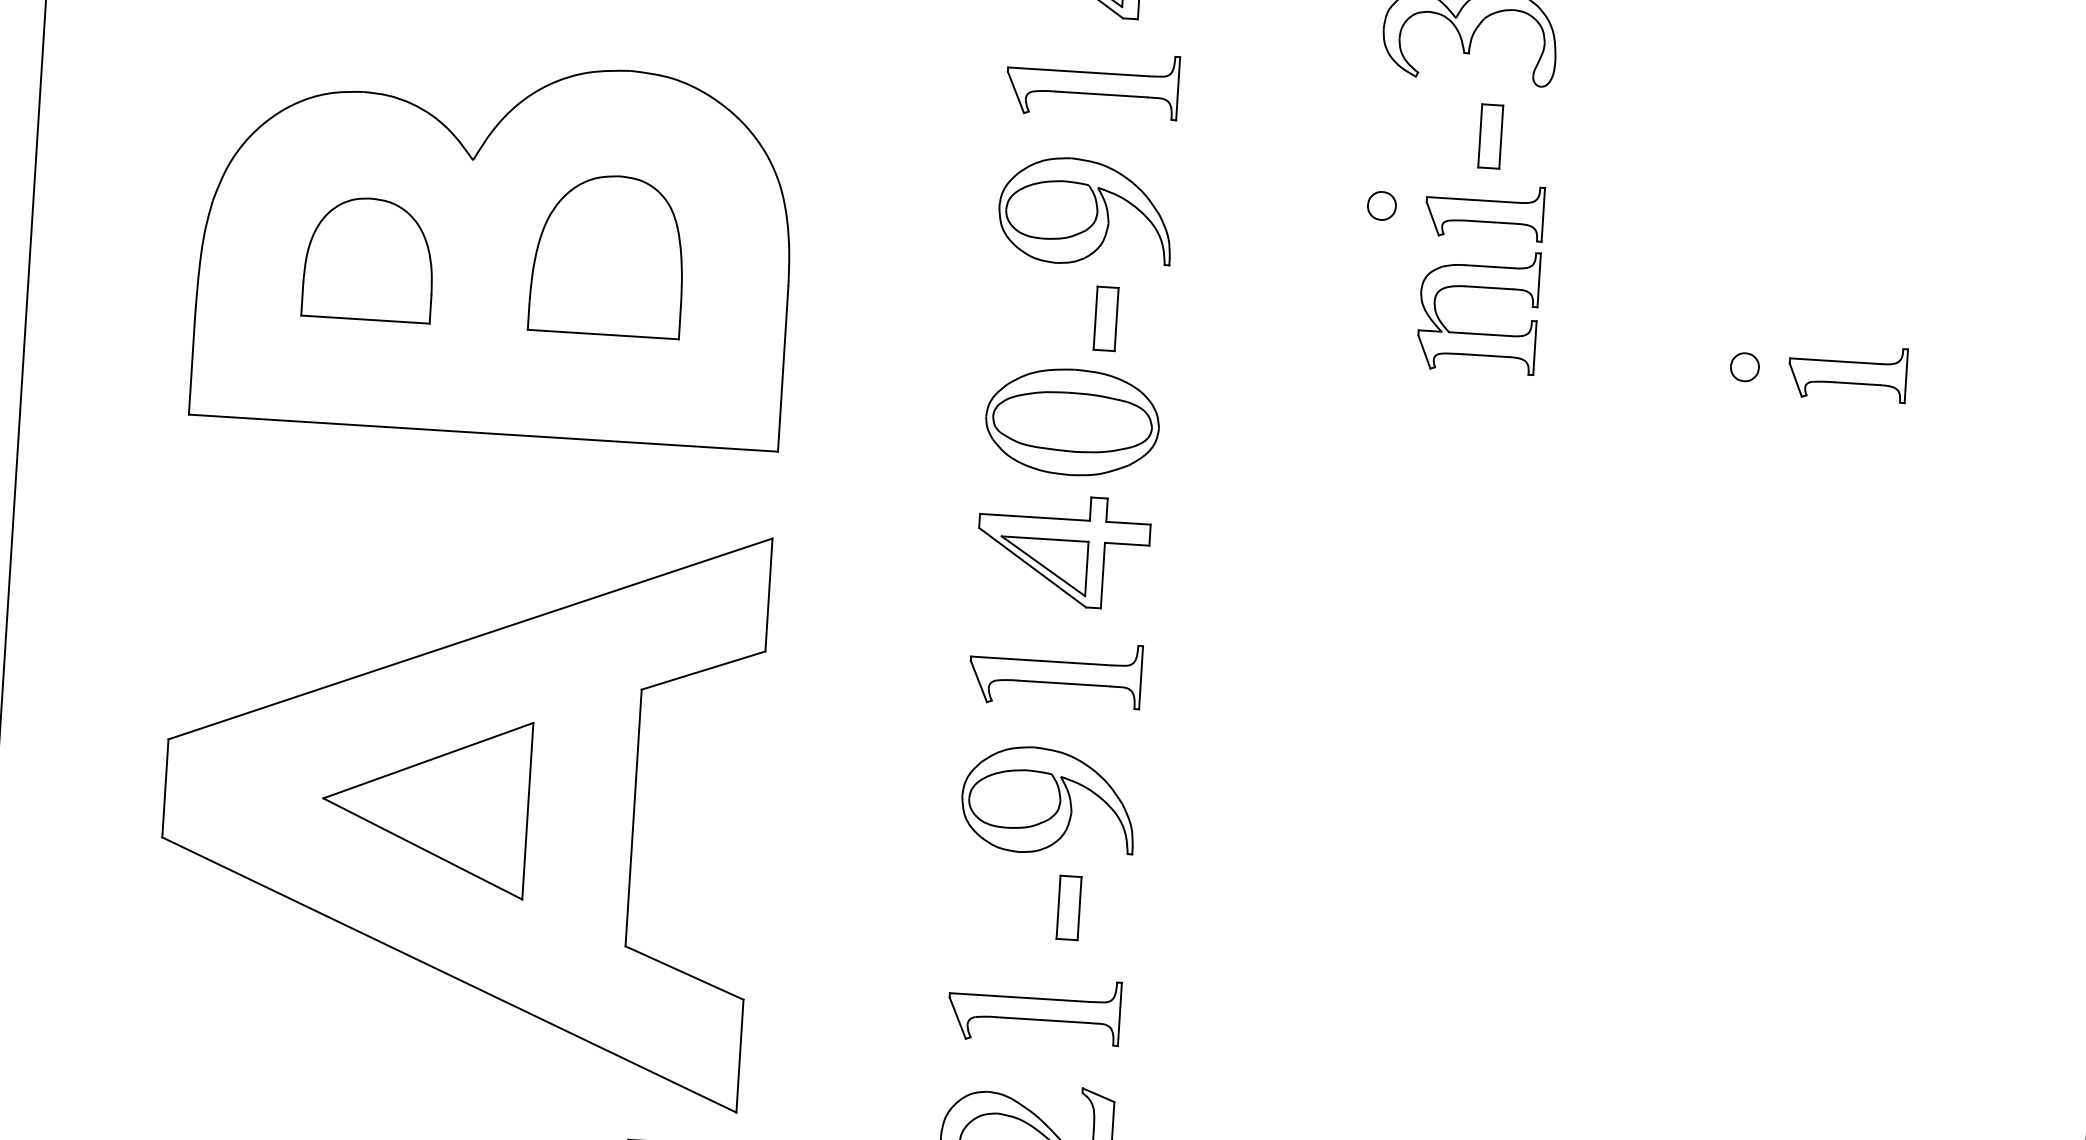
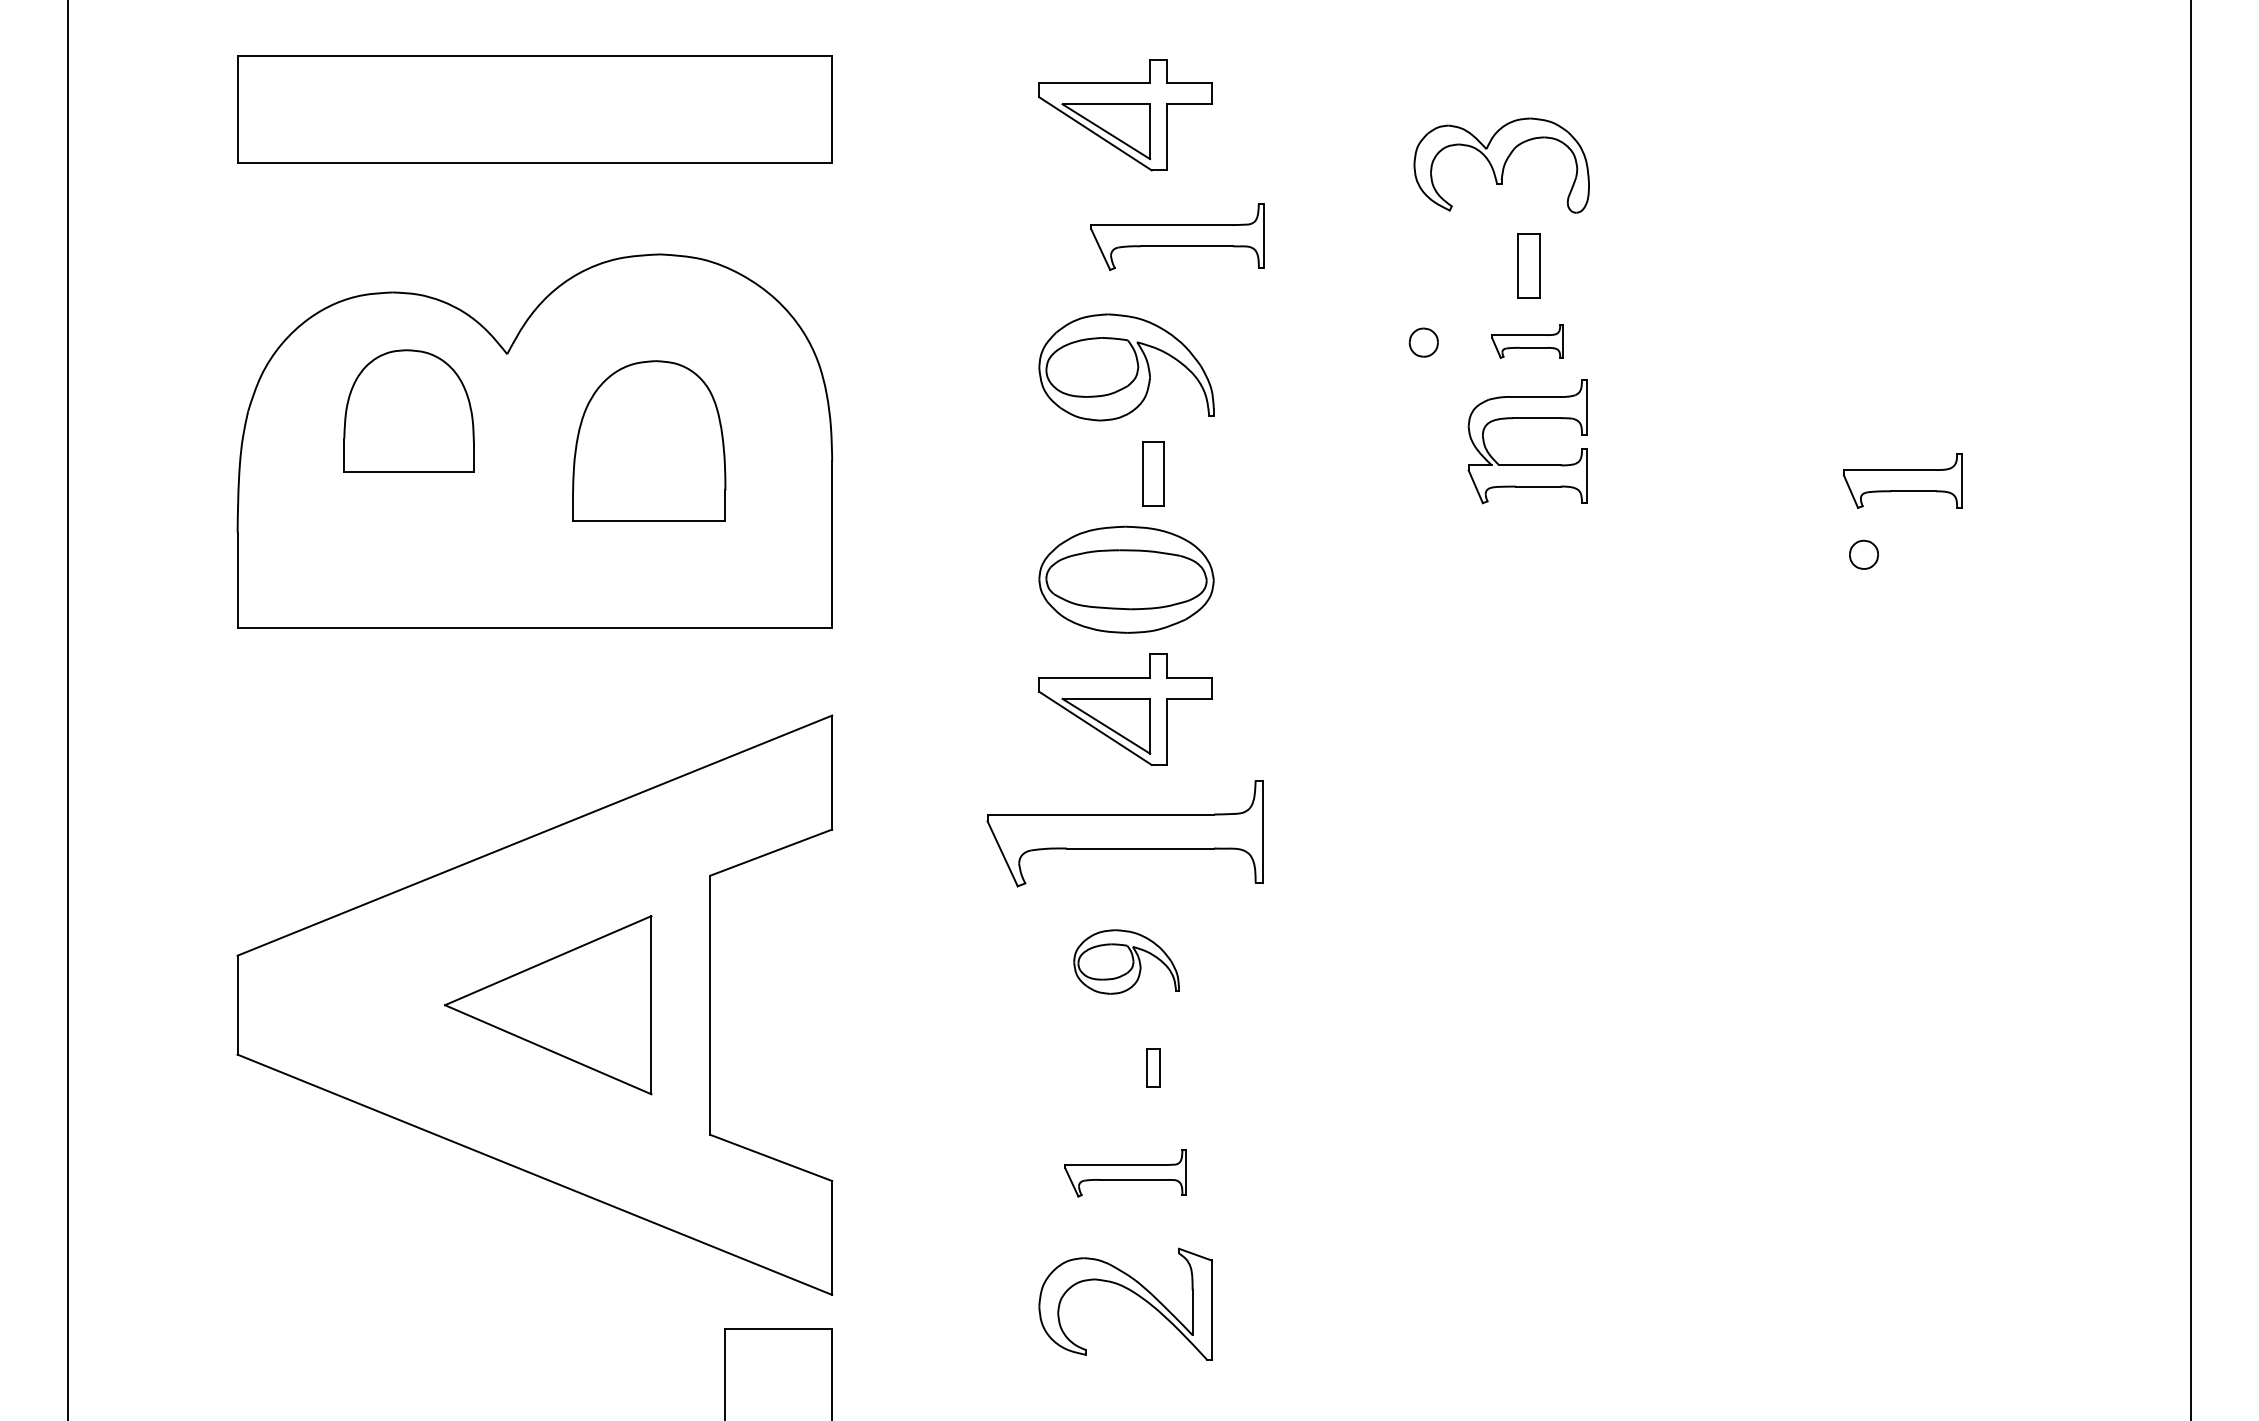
part: (1092, 84) -> (1177, 236), moved
part: (1484, 211) -> (1527, 341), size x0.6
part: (368, 258) -> (408, 410), moved
part: (1744, 366) -> (1863, 554), moved
part: (1055, 673) -> (1125, 833), size x1.6
part: (1048, 800) -> (1126, 961), size x0.6
part: (425, 805) -> (548, 1005), moved
part: (1068, 907) -> (1153, 1067), size x0.6
part: (1034, 1010) -> (1125, 1173), size x0.7

